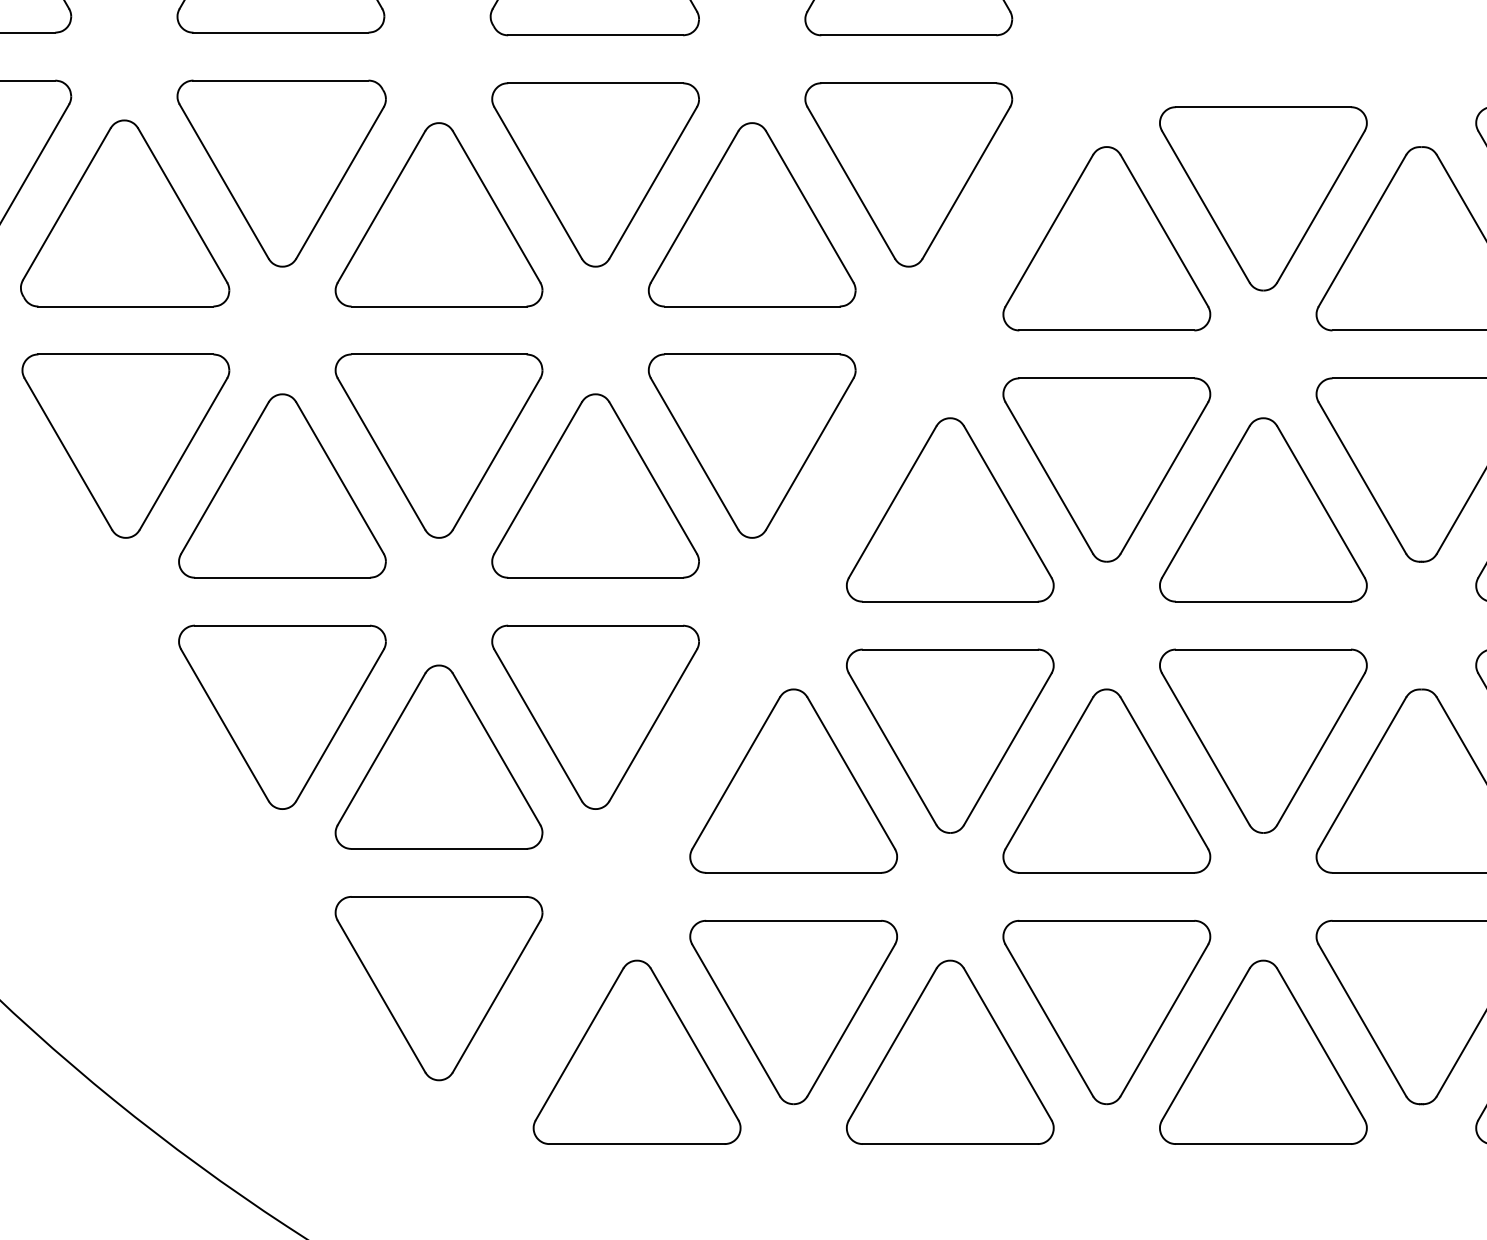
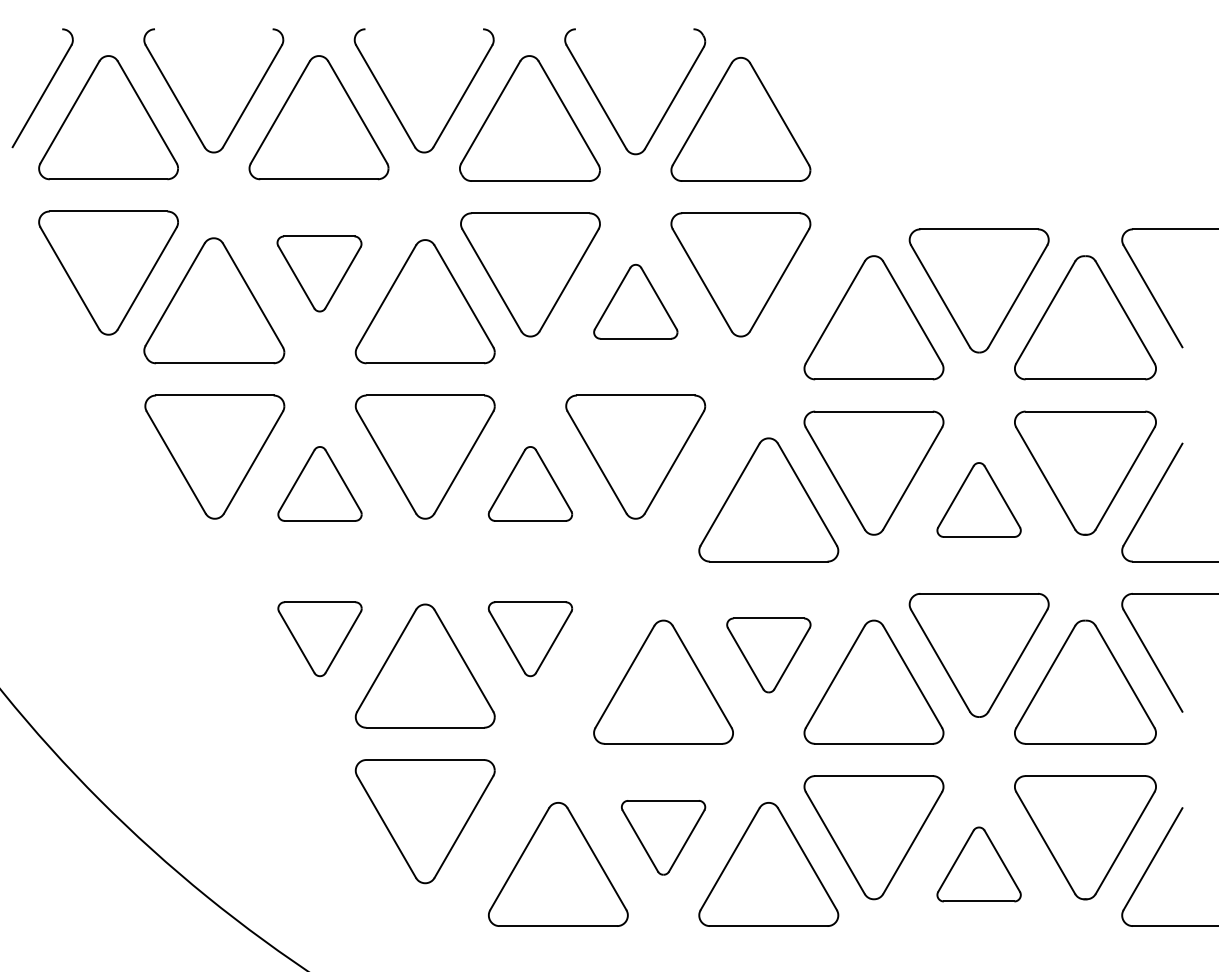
part: (281, 172) -> (319, 273), size x0.6
part: (751, 214) -> (635, 301), size x0.6
part: (281, 485) -> (319, 483), size x0.6
part: (595, 485) -> (530, 483), size x0.6
part: (1262, 509) -> (978, 499), size x0.6
part: (281, 716) -> (319, 638), size x0.6
part: (595, 716) -> (530, 638), size x0.6
part: (949, 741) -> (768, 655), size x0.6
part: (793, 1012) -> (663, 837), size x0.6
part: (1262, 1052) -> (978, 864), size x0.6

